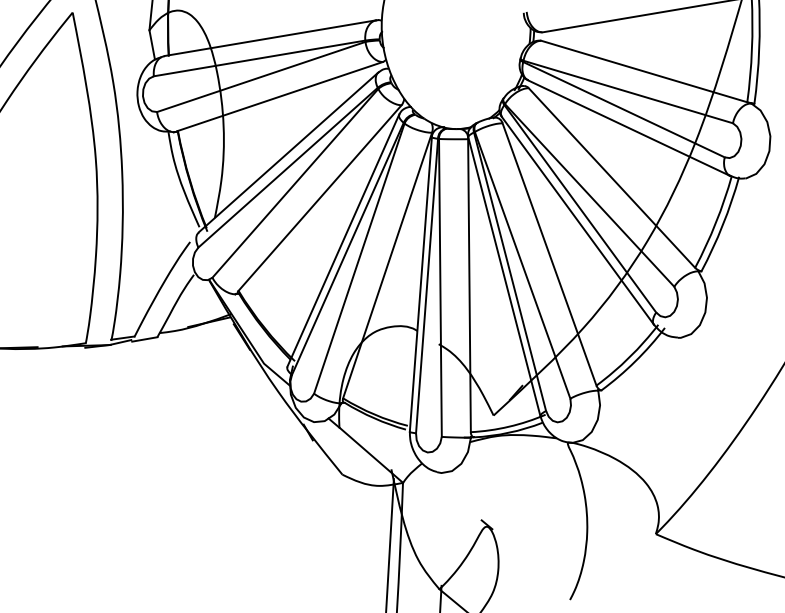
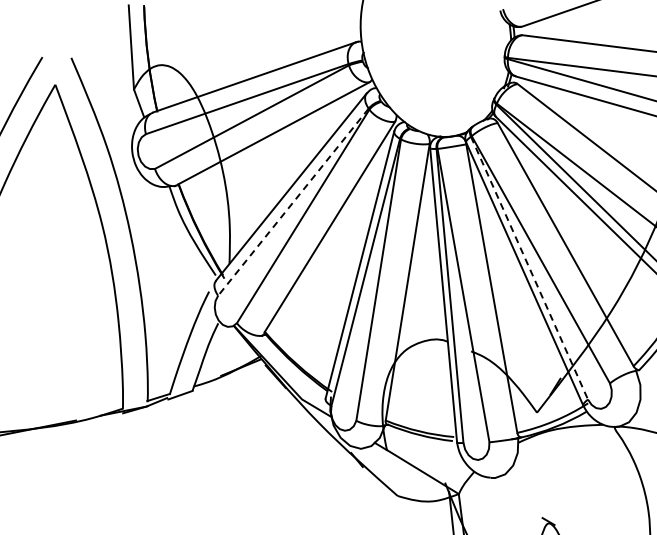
line: (287, 168) -> (292, 203), solid -> dashed
line: (510, 271) -> (529, 267), solid -> dashed

